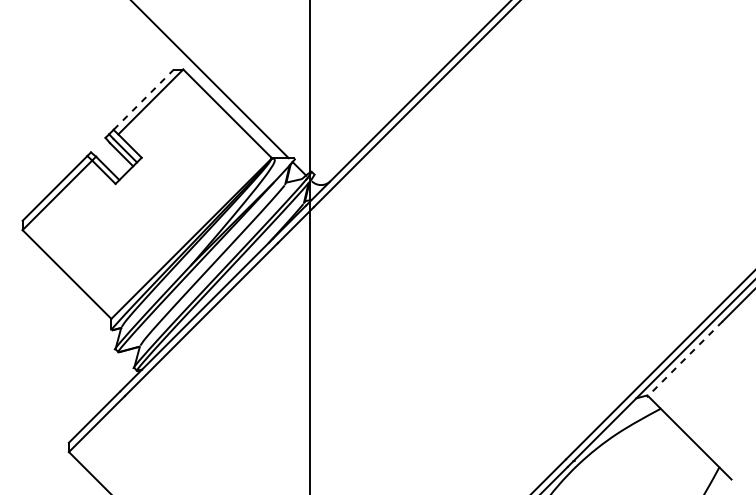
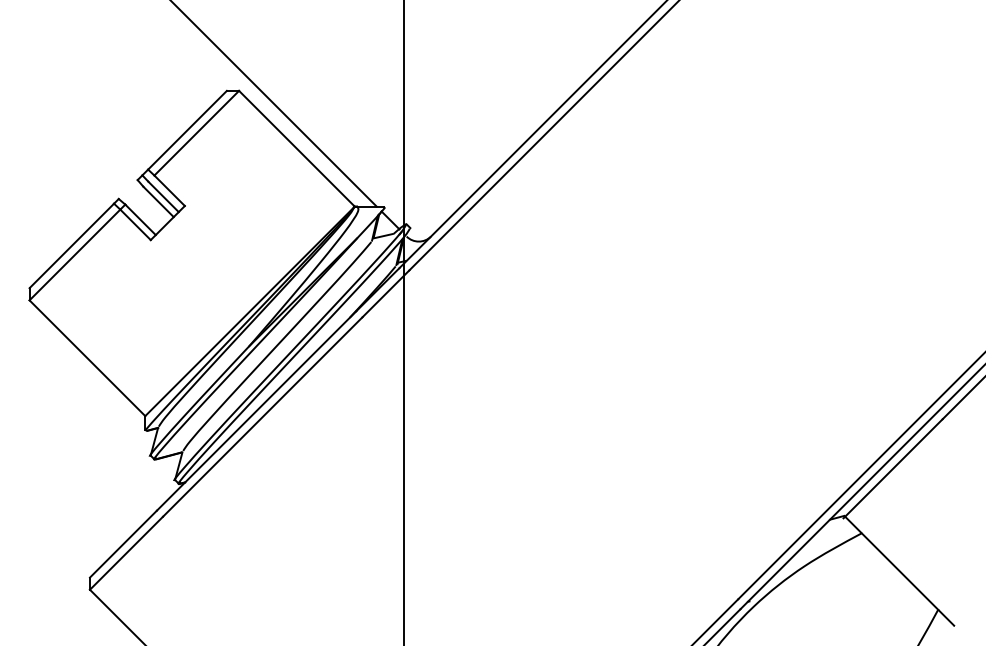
line: (143, 99) -> (187, 130), dashed -> solid
line: (684, 359) -> (892, 469), dashed -> solid

